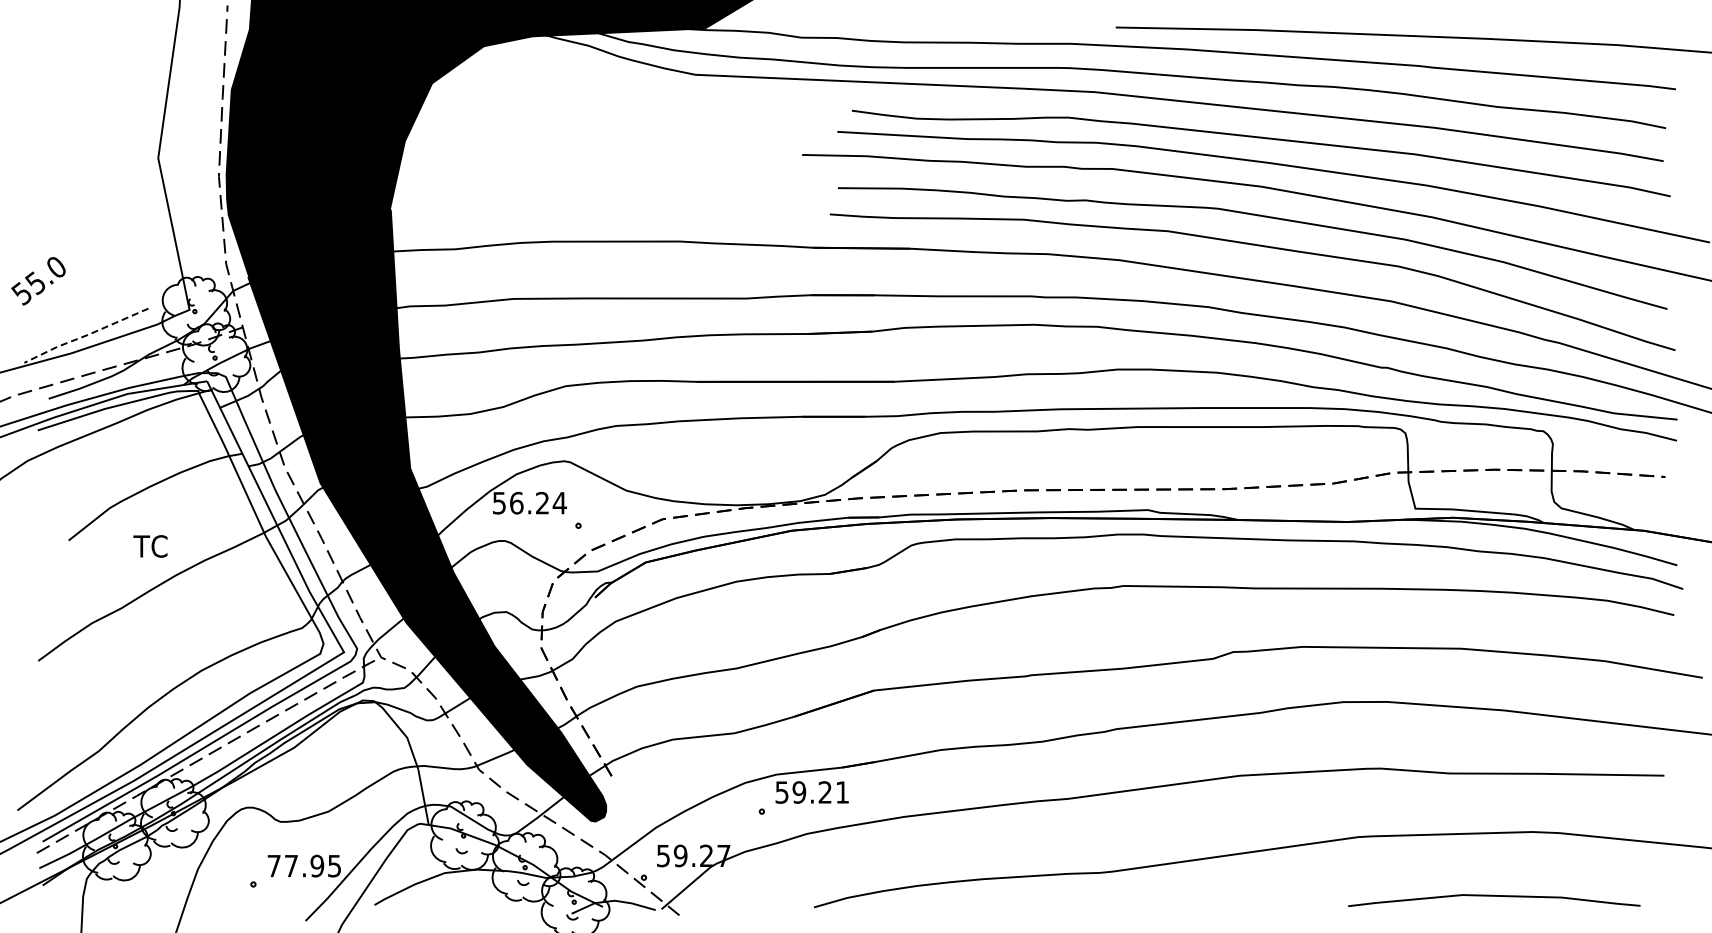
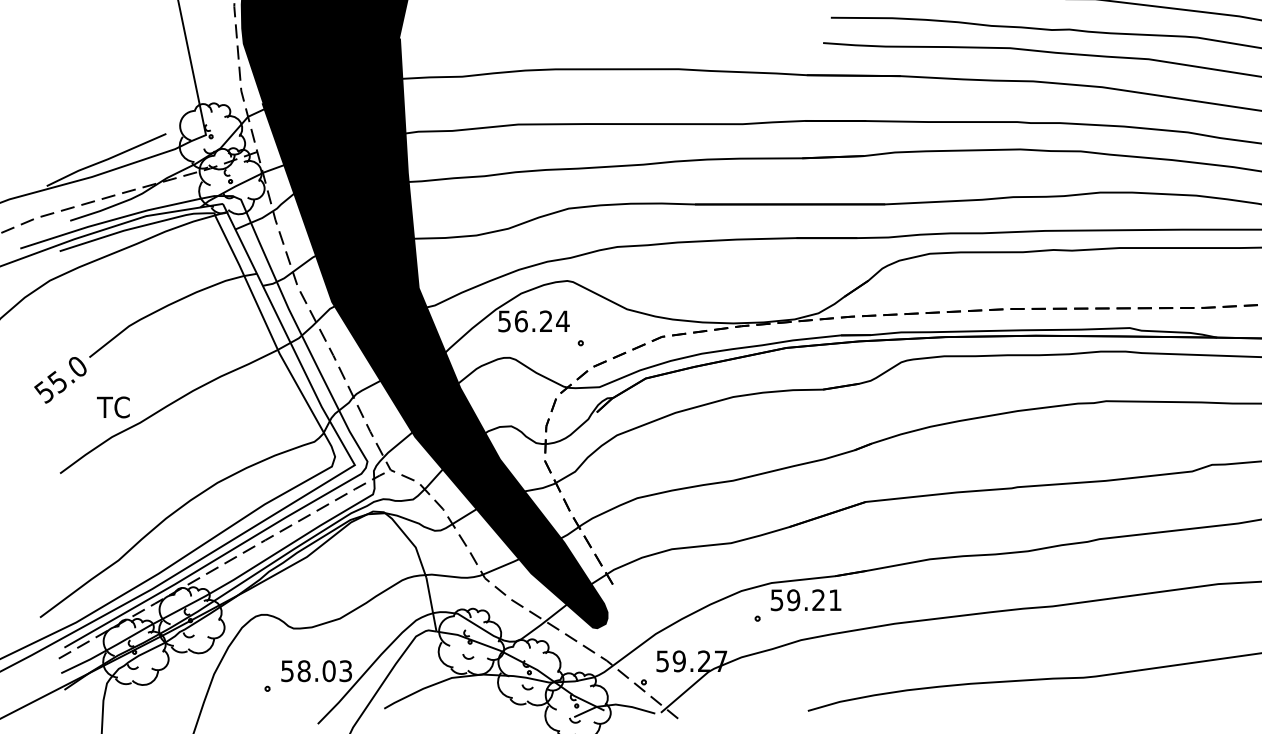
text: (38, 281) -> (60, 380), moved
line: (86, 335) -> (106, 159), dashed -> solid
text: (150, 546) -> (113, 407), moved
text: (304, 865) -> (316, 670), 77.95 -> 58.03

